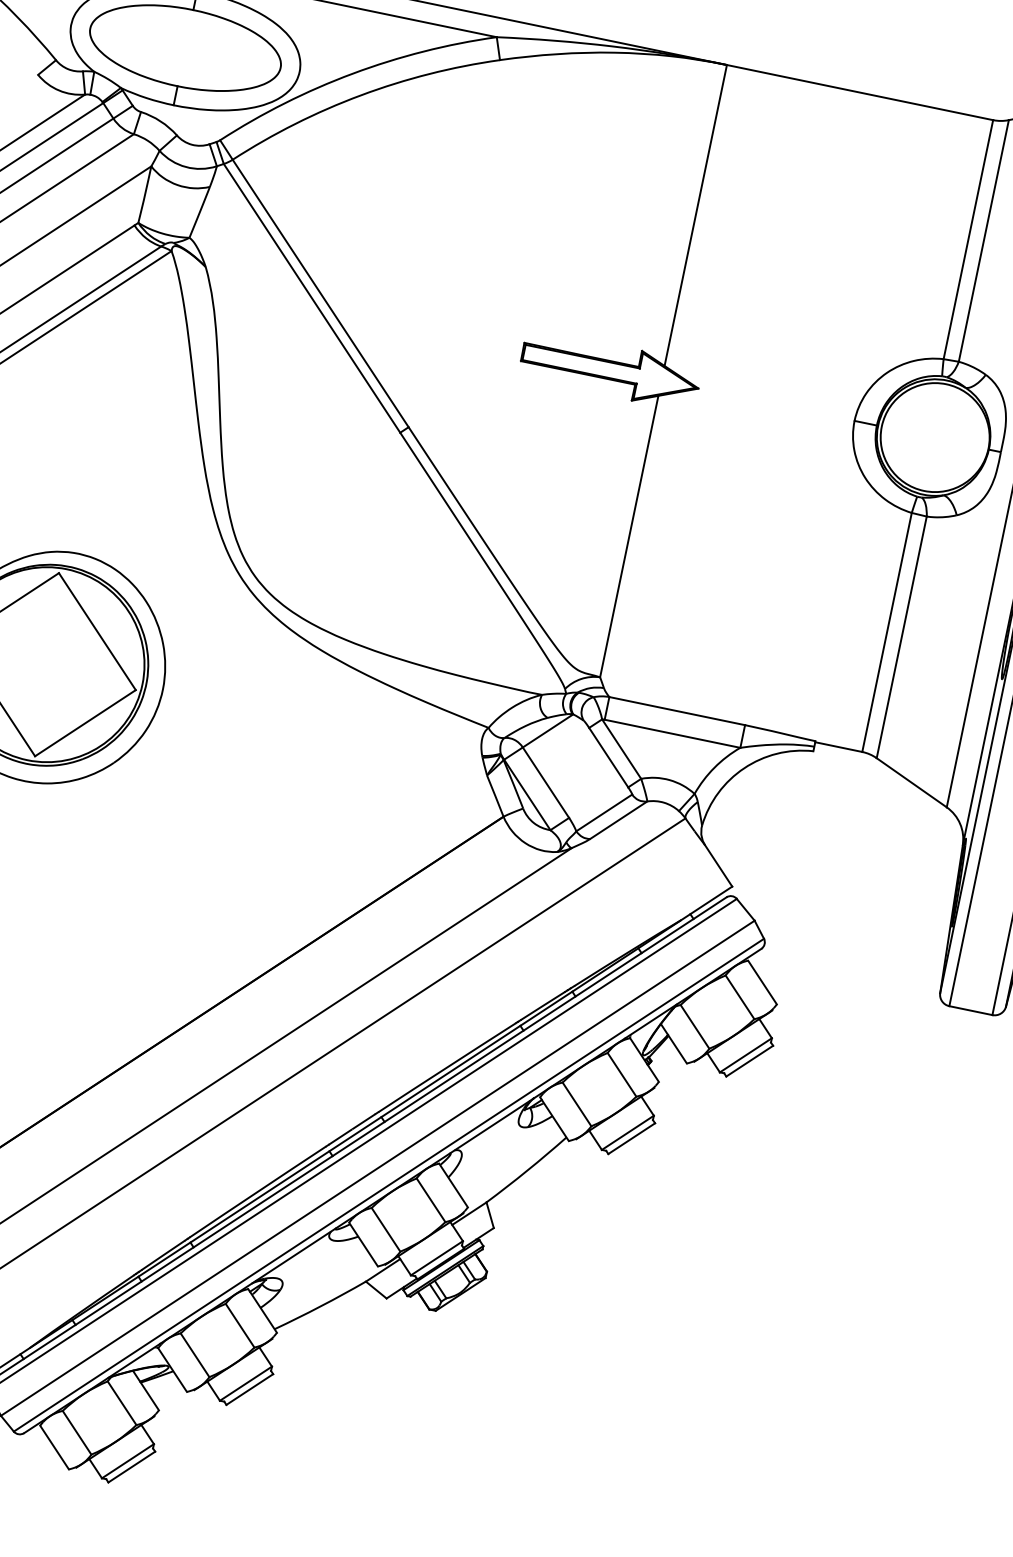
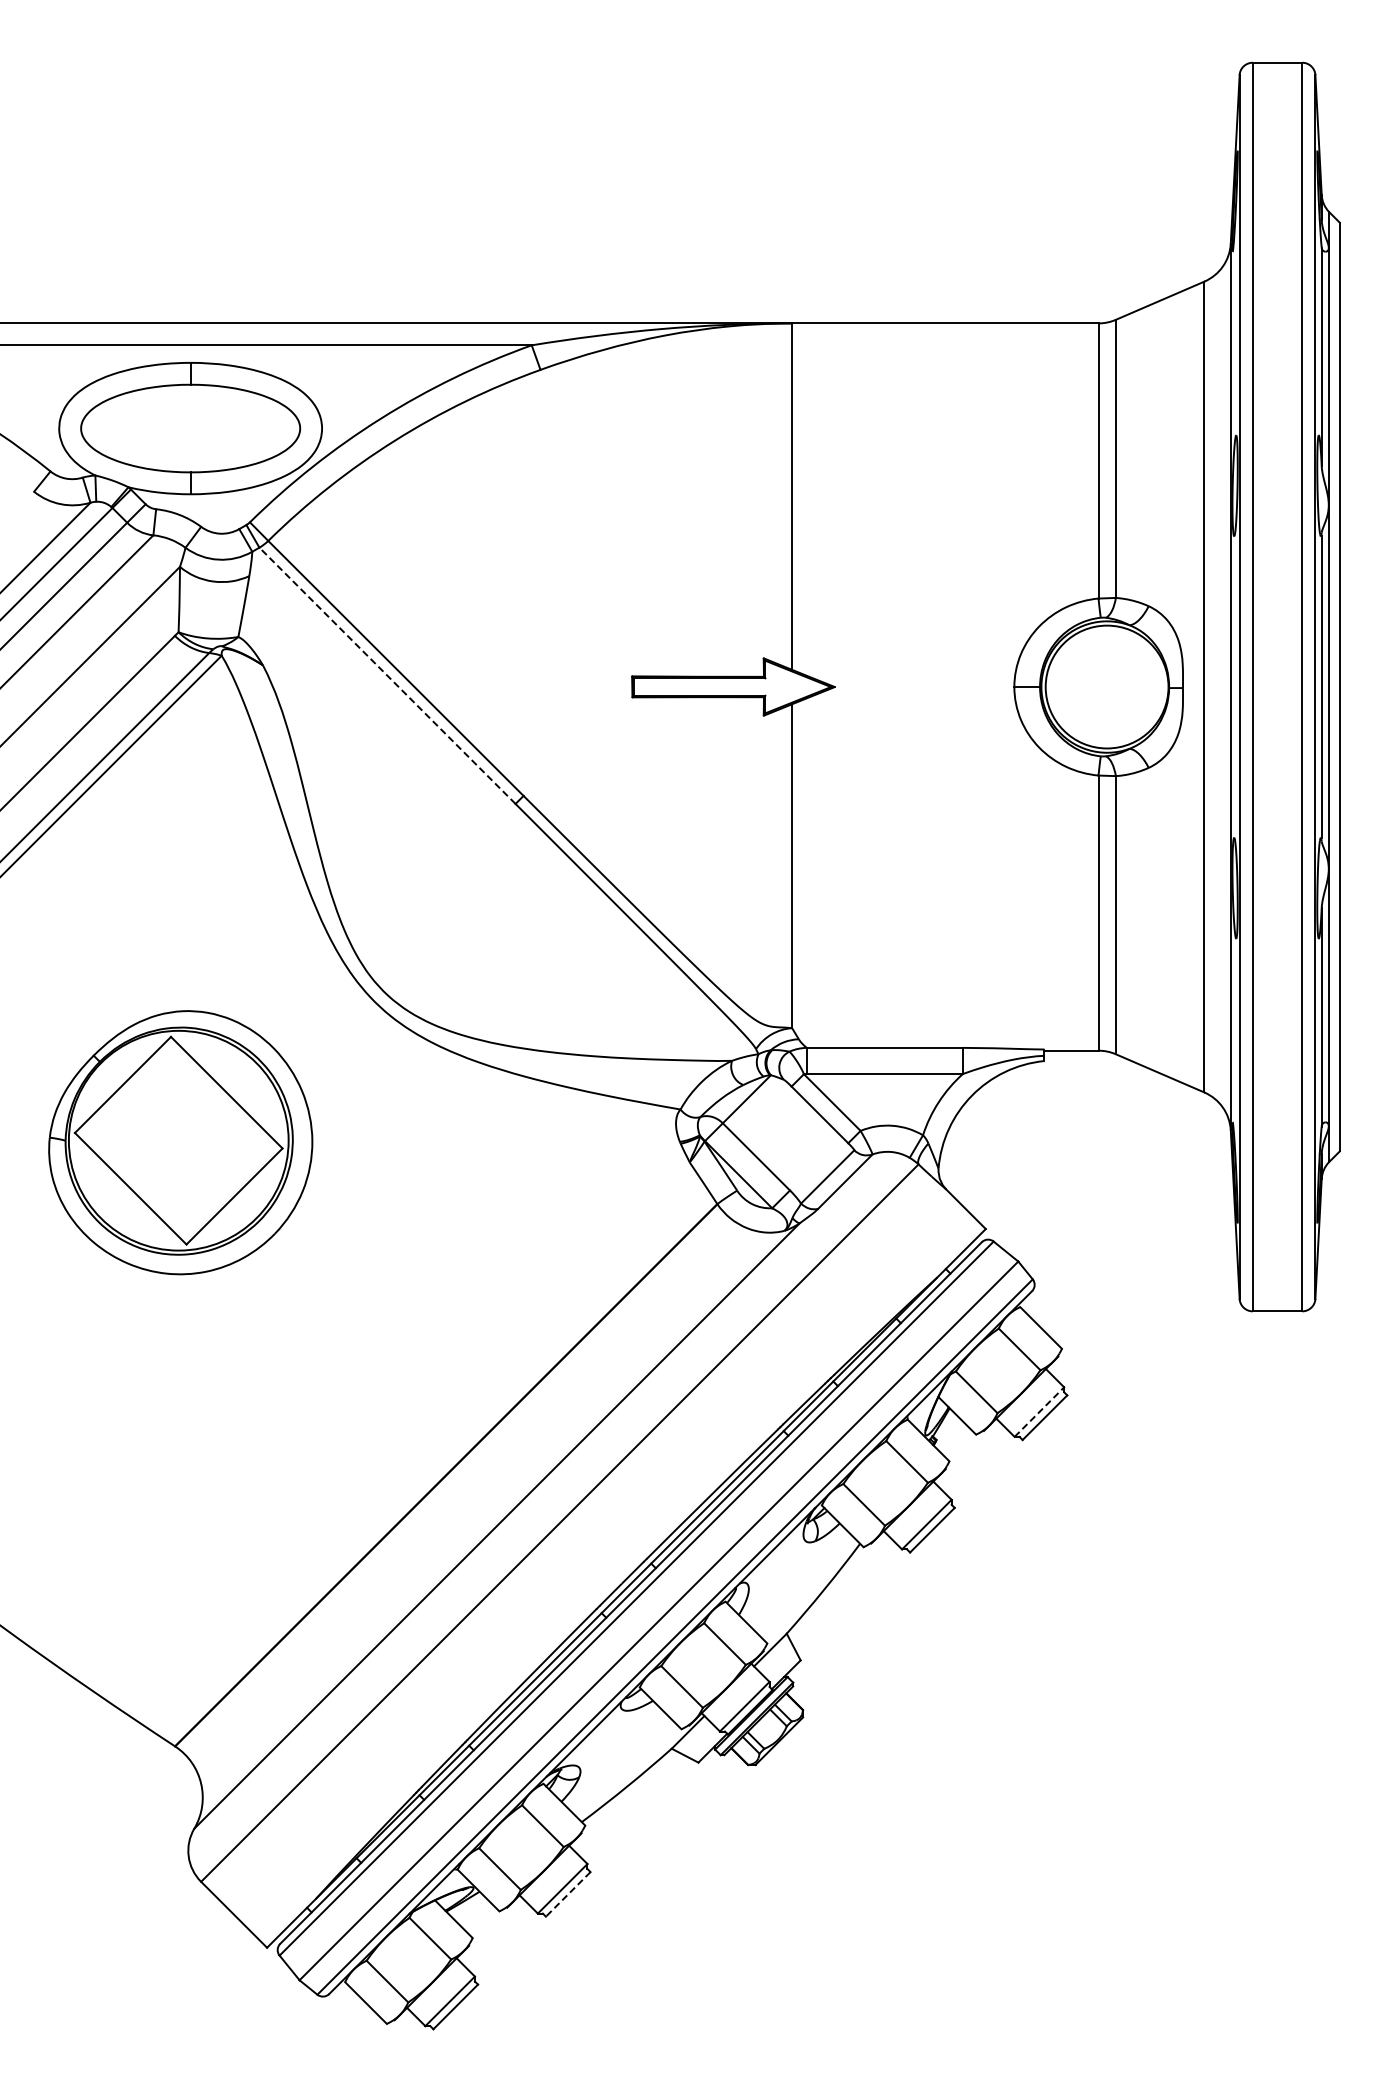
line: (312, 298) -> (387, 675), solid -> dashed
line: (746, 1054) -> (1039, 1411), solid -> dashed
line: (250, 1389) -> (568, 1894), solid -> dashed

